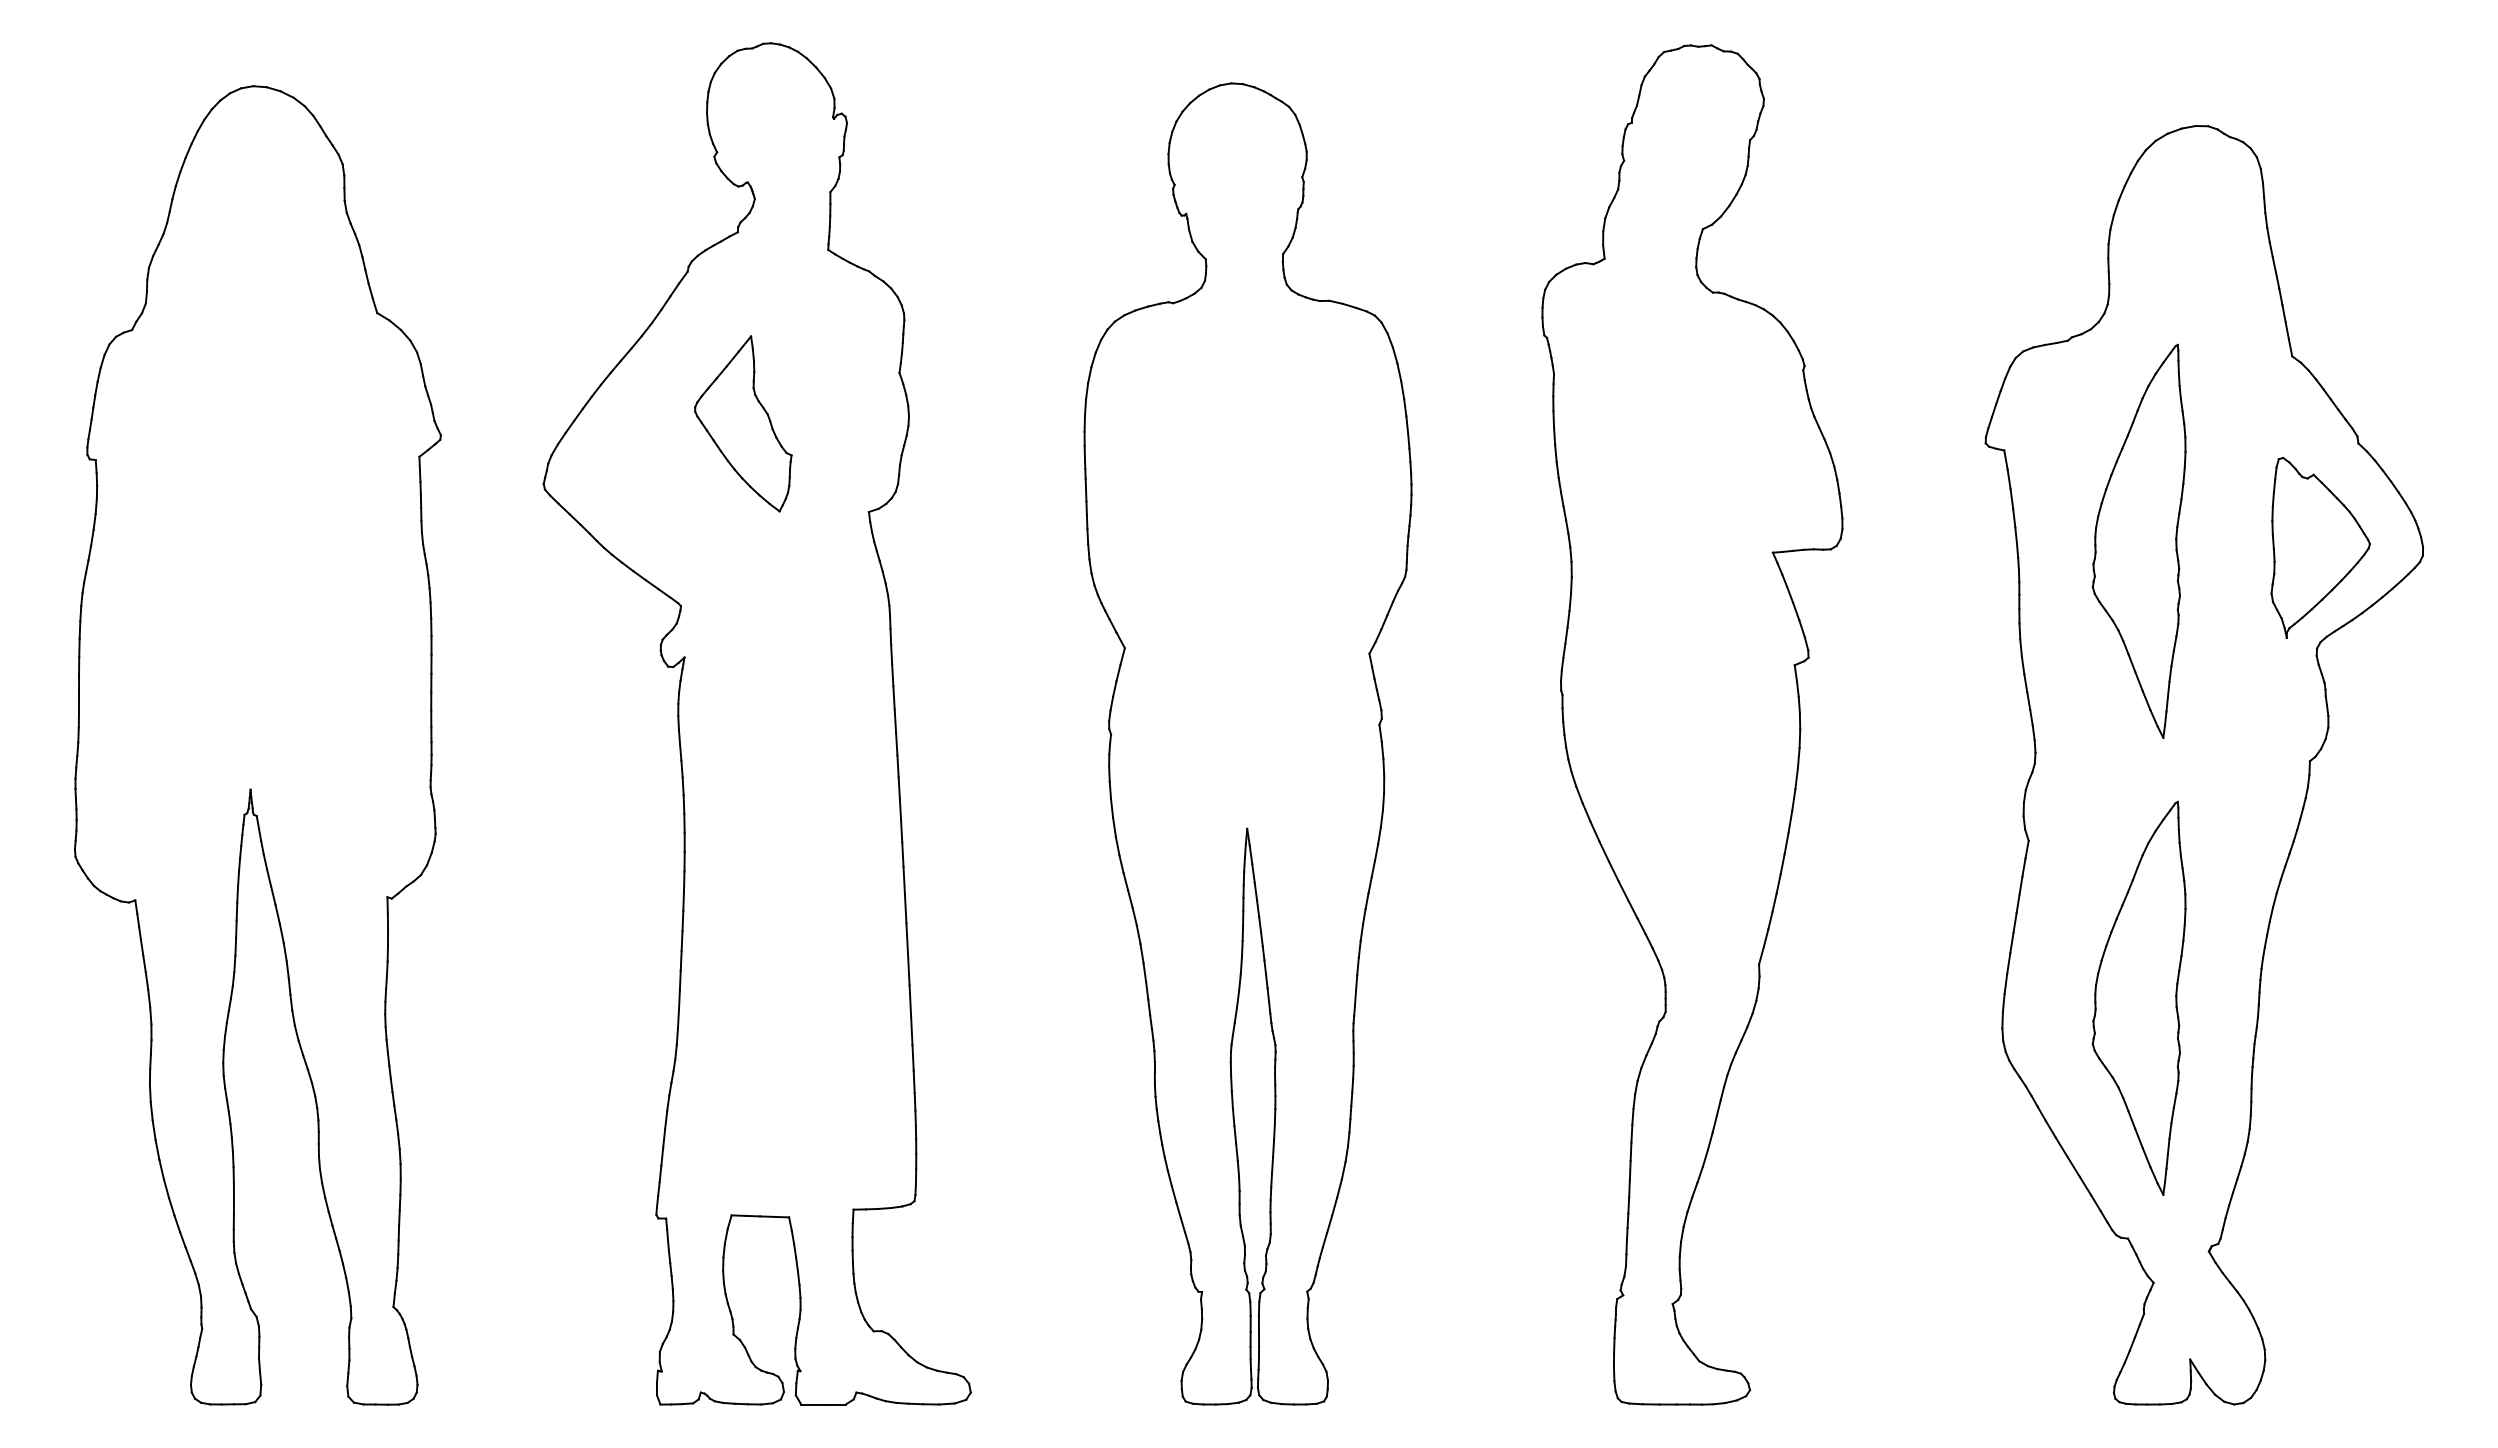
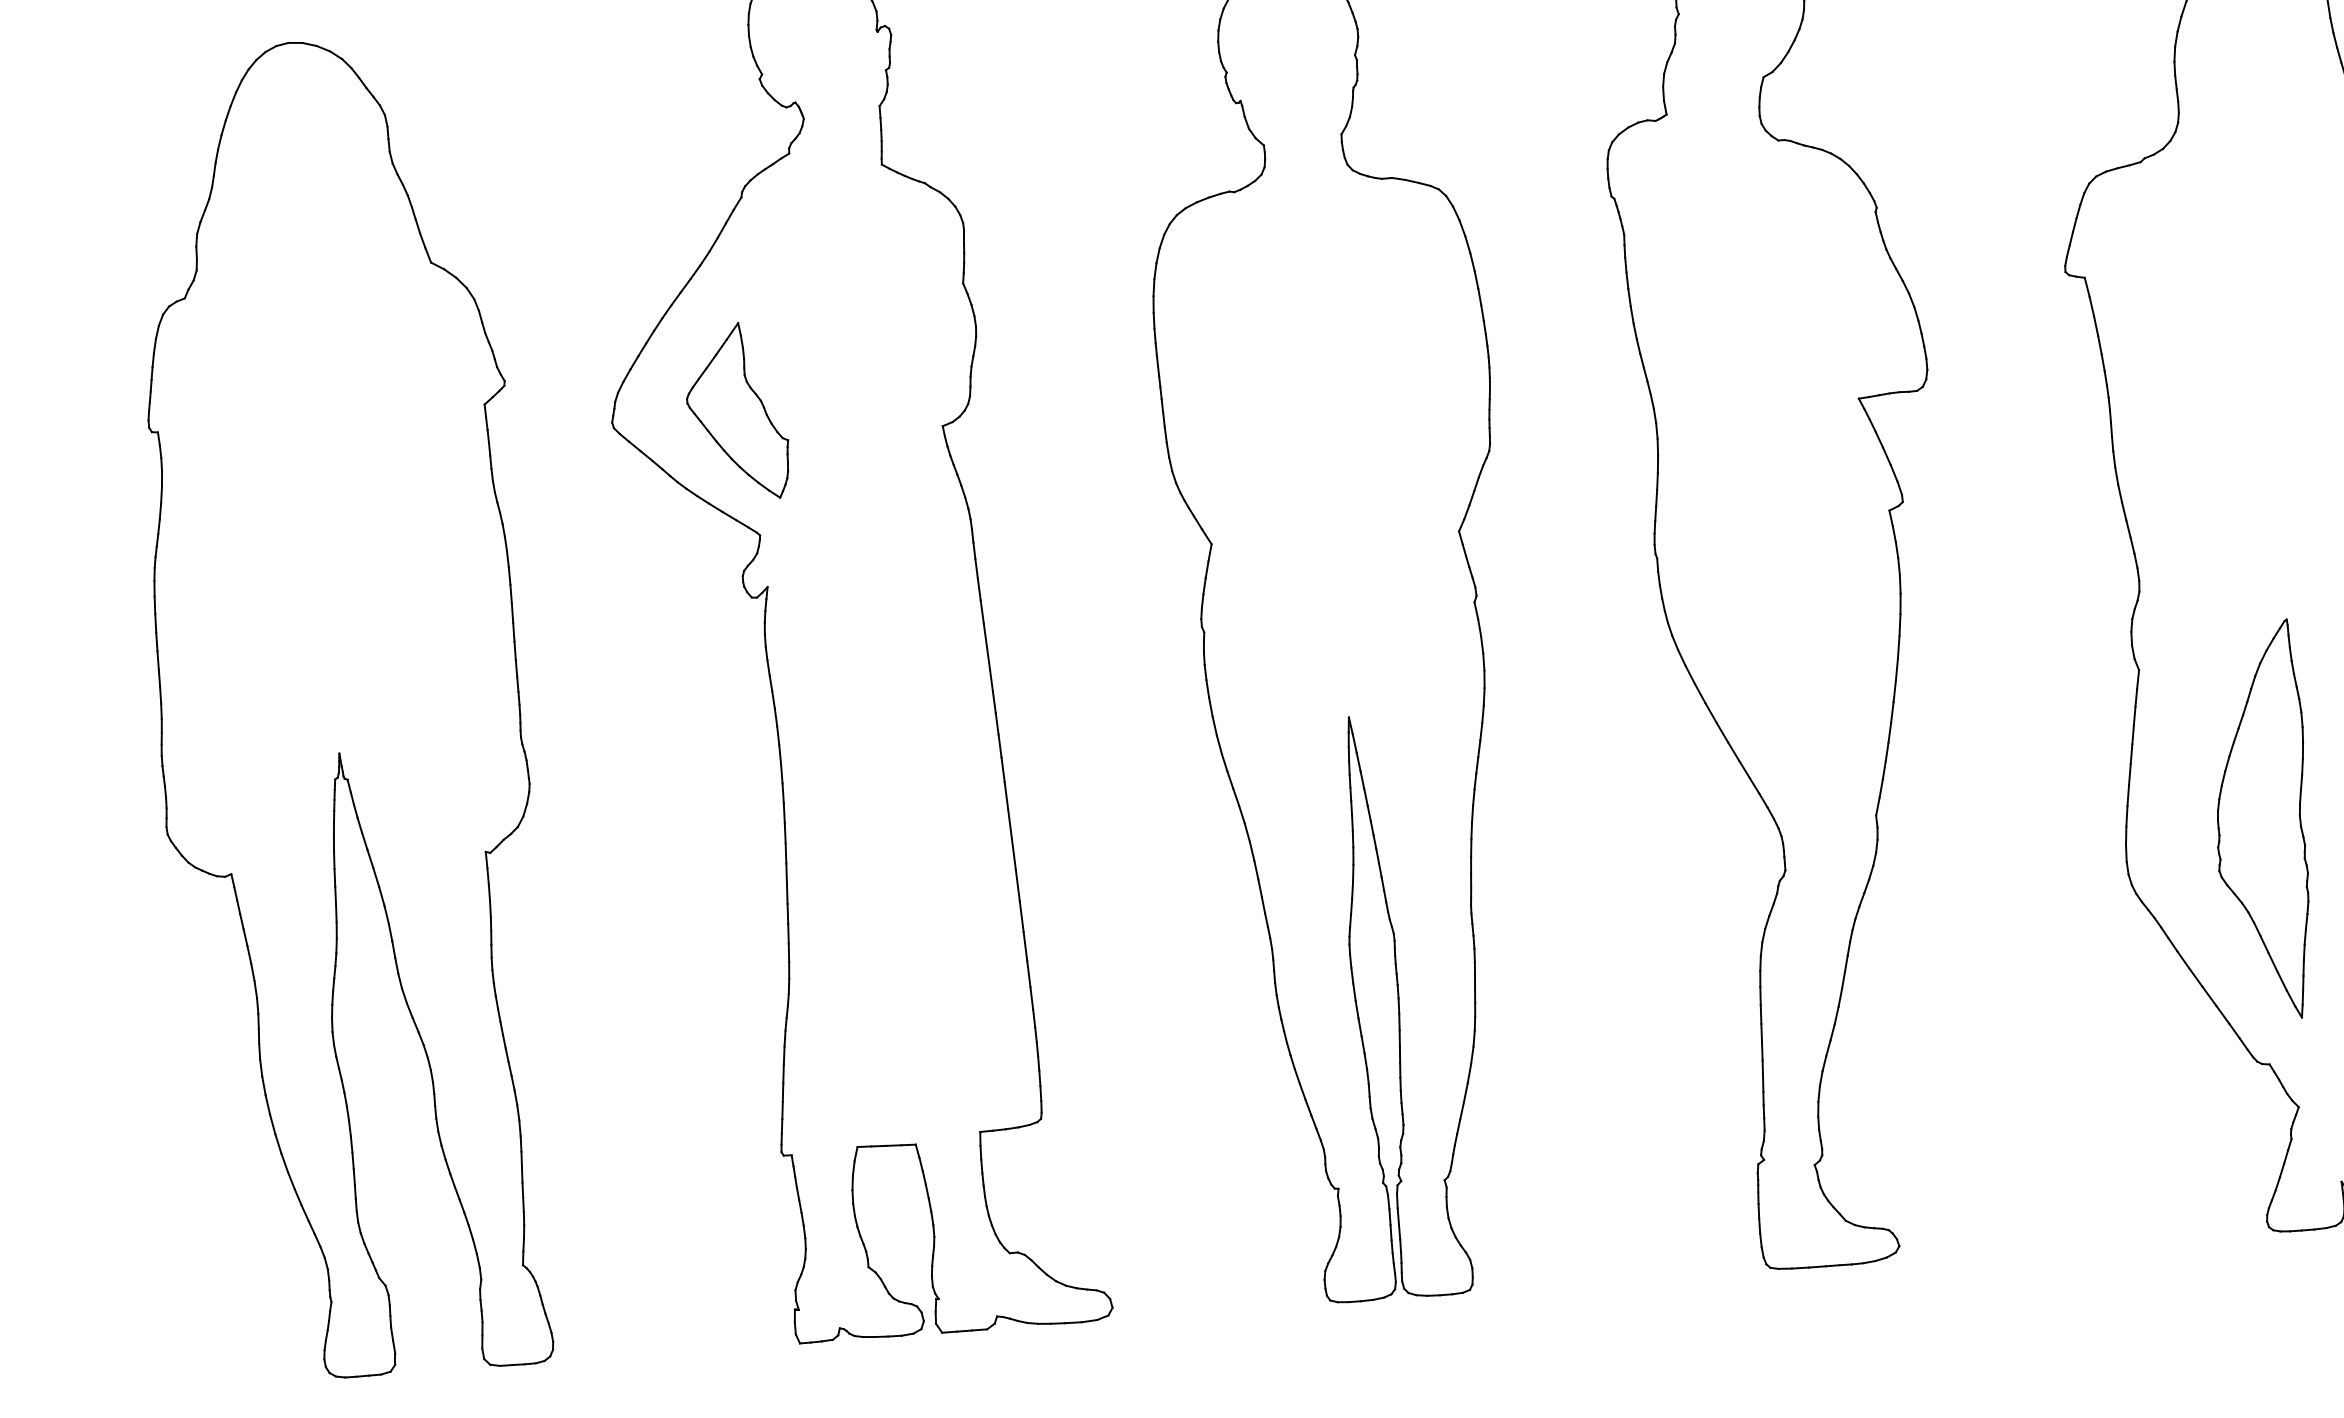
part: (743, 423) -> (737, 411), moved
part: (2138, 540) -> (2227, 358), removed

